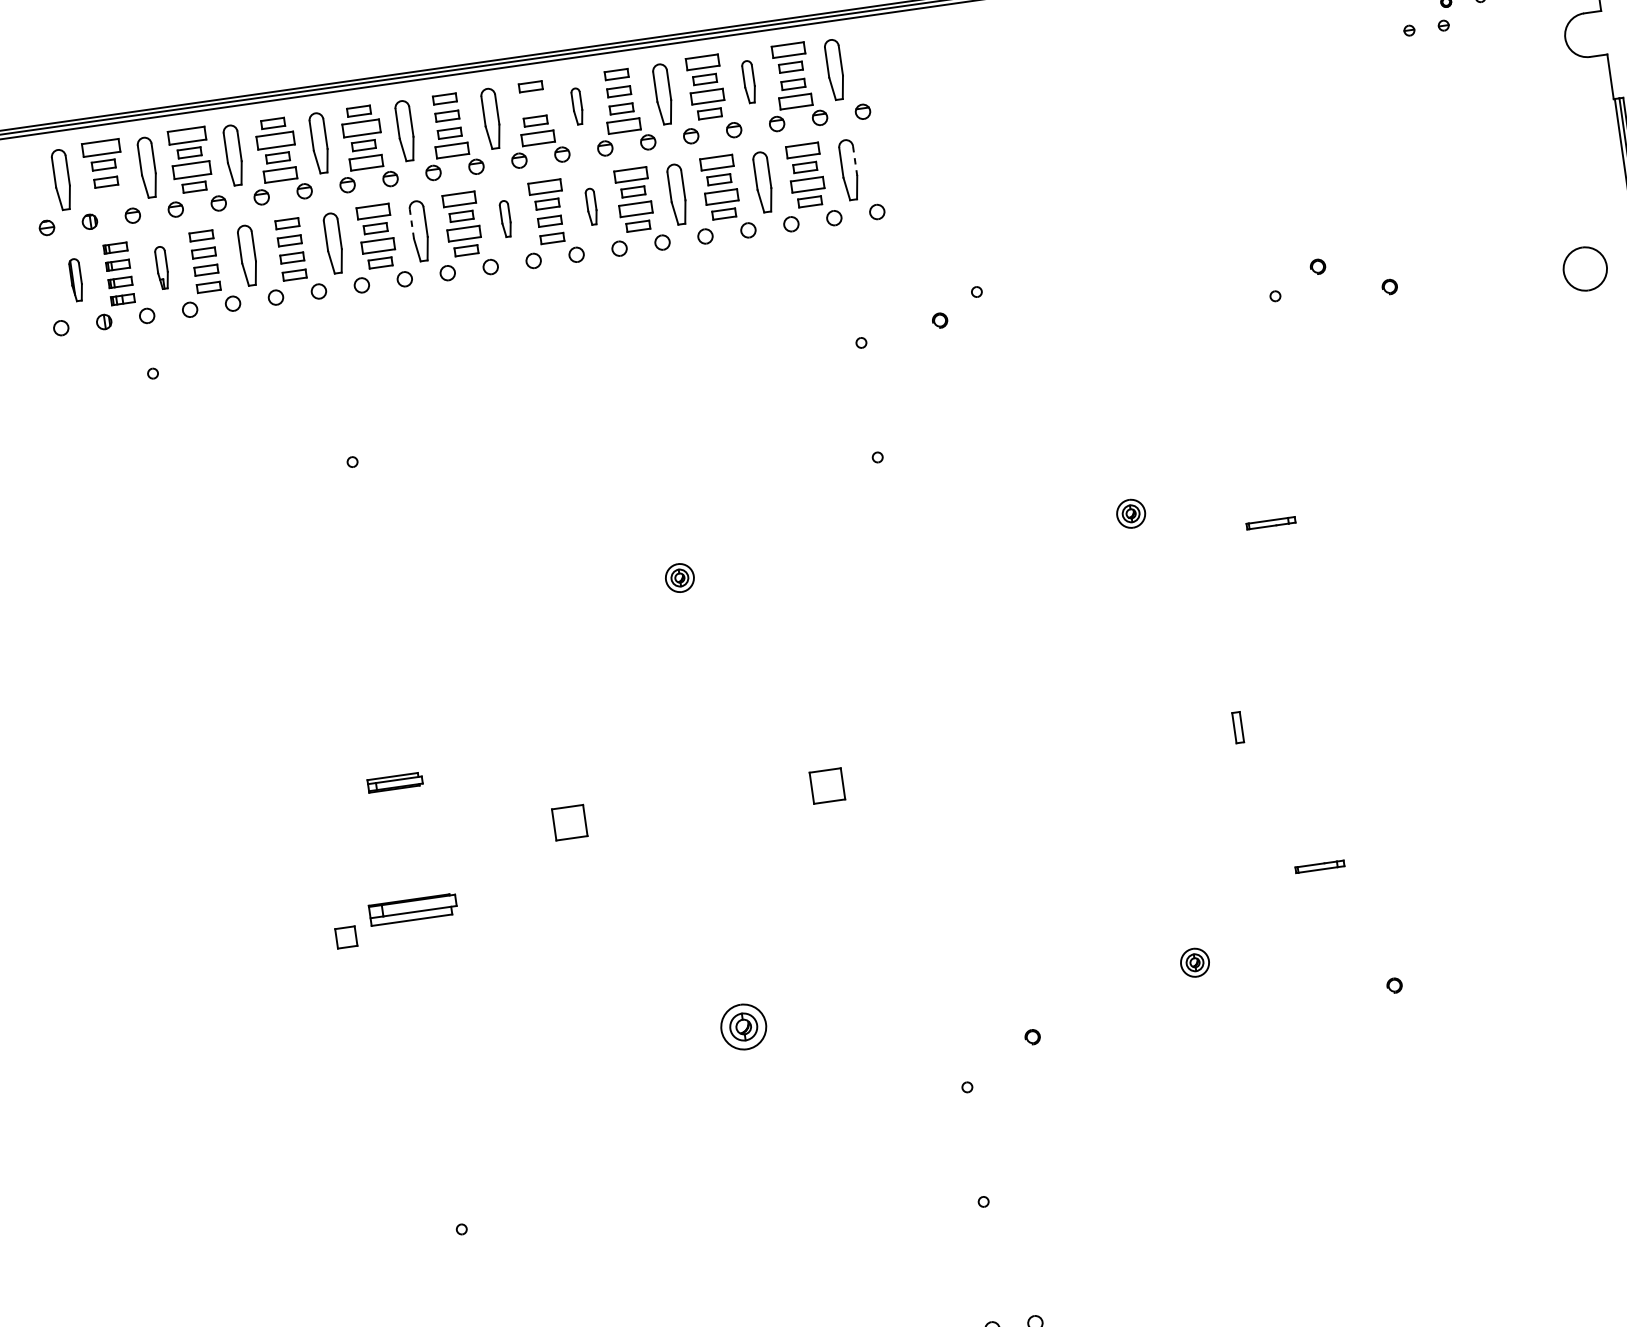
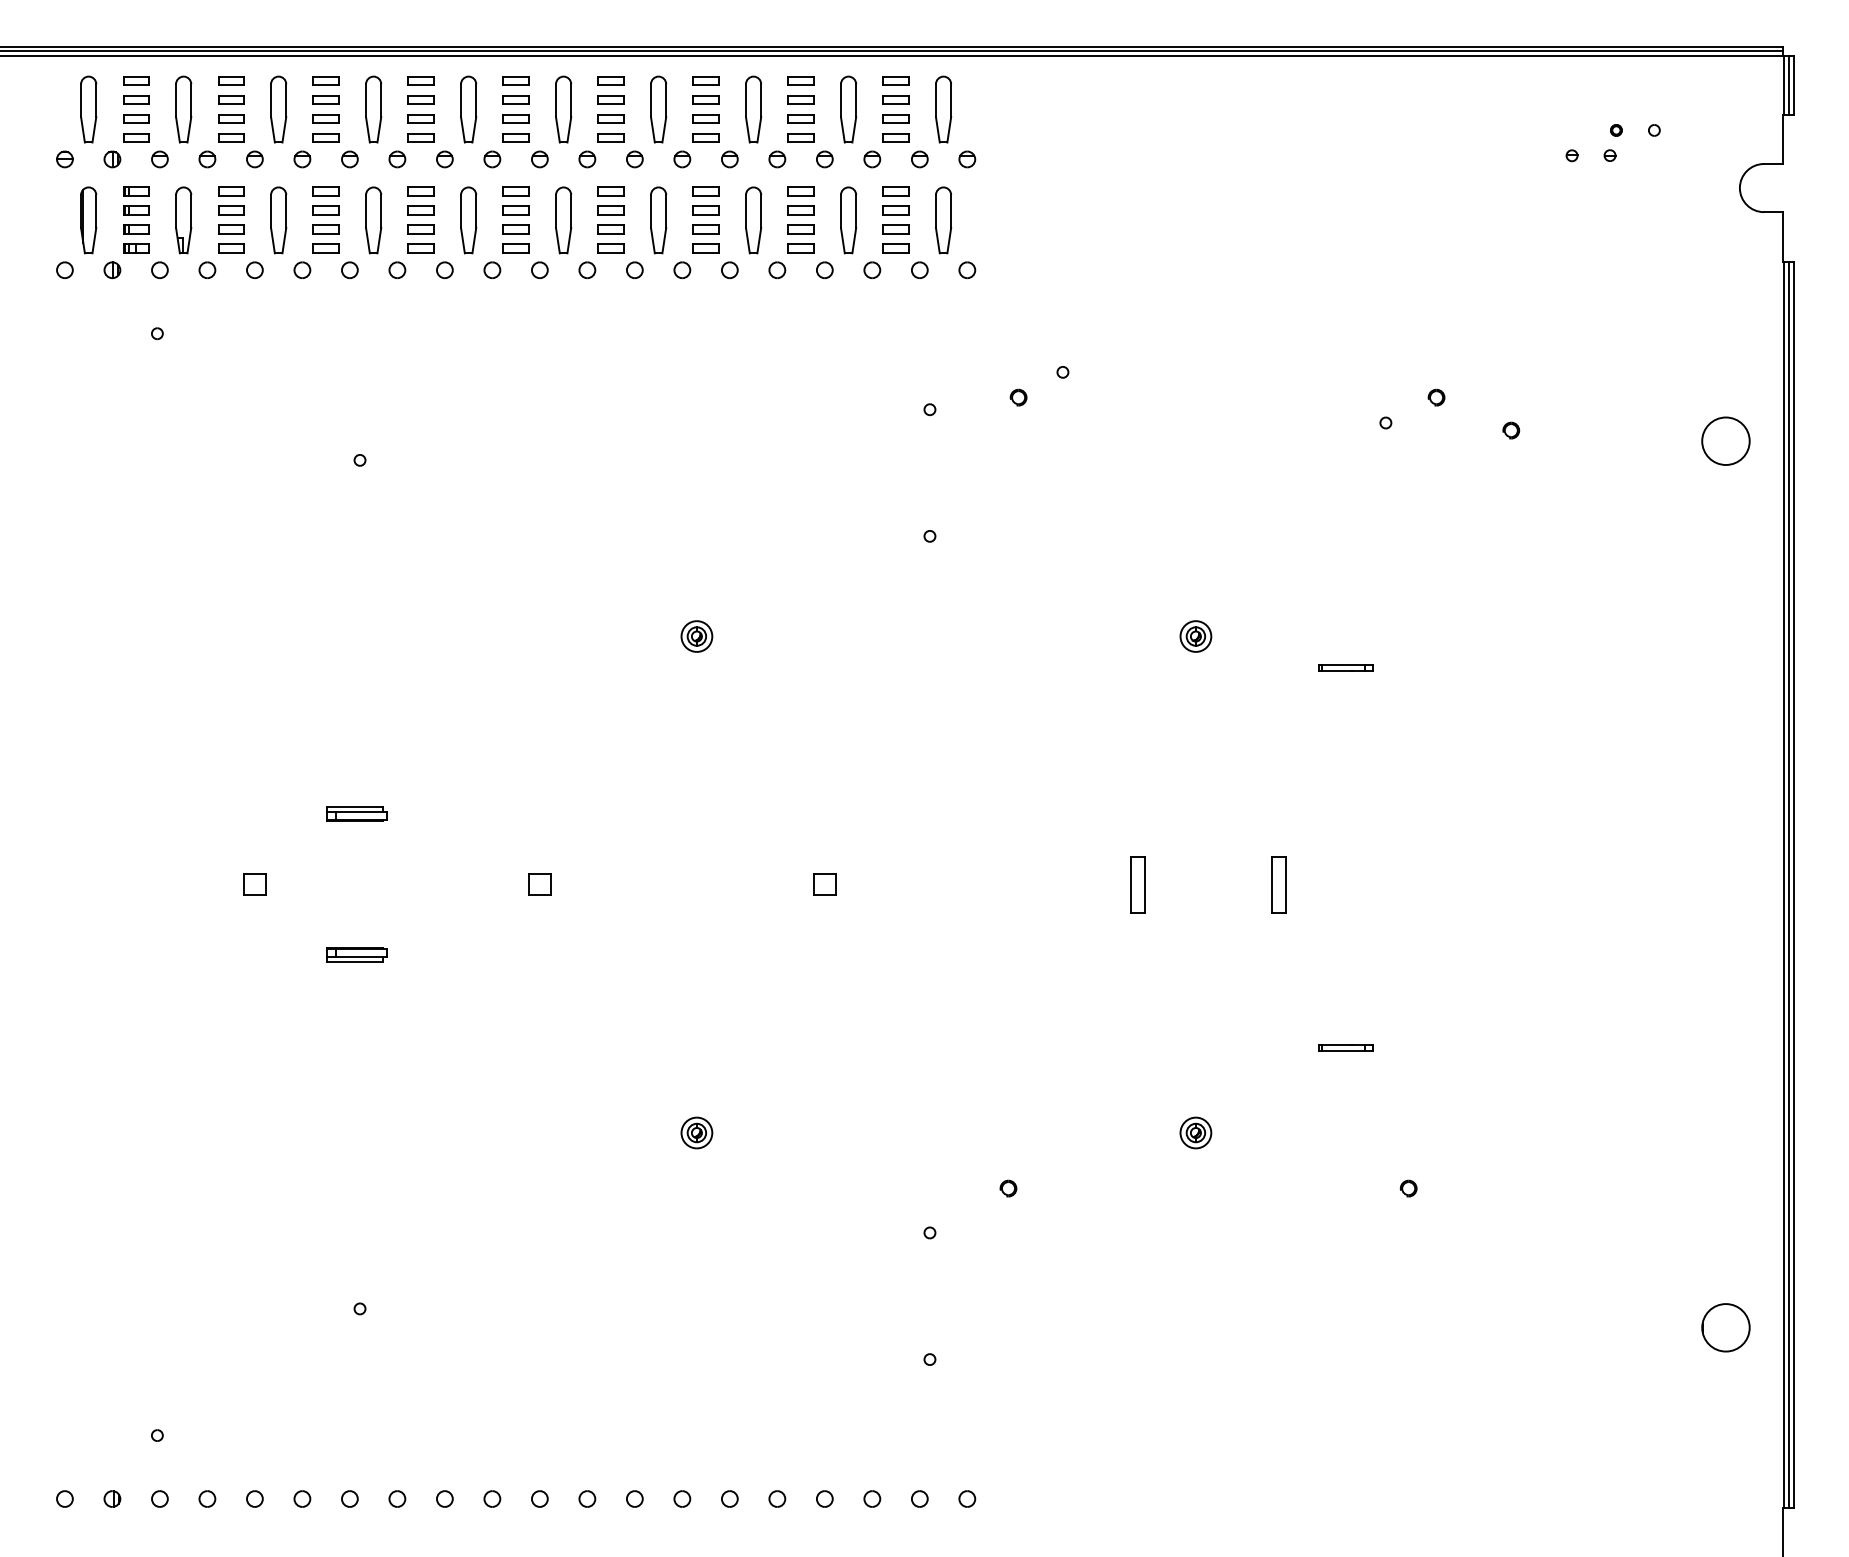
part: (787, 49) -> (895, 80), size x0.71
part: (702, 61) -> (800, 80), size x0.71
part: (749, 81) -> (848, 109), size x1.43
part: (706, 96) -> (800, 118), size x0.71
part: (795, 101) -> (895, 137), size x0.71
part: (532, 103) -> (610, 99), added
part: (577, 106) -> (658, 109), size x1.67
part: (623, 125) -> (705, 137), size x0.71
part: (360, 127) -> (420, 99), size x0.62
part: (187, 135) -> (231, 80), size x0.62
part: (537, 137) -> (610, 137), size x0.71
part: (274, 140) -> (325, 99), size x0.62
part: (101, 147) -> (136, 80), size x0.62
part: (451, 150) -> (515, 137), size x0.71
part: (802, 150) -> (895, 191), size x0.71
line: (855, 161) -> (951, 212), dashed -> solid
part: (365, 162) -> (420, 137), size x0.71
part: (716, 162) -> (800, 191), size x0.71
part: (192, 169) -> (231, 118), size x0.62
part: (279, 174) -> (325, 137), size x0.71
part: (630, 174) -> (705, 191), size x0.71
part: (807, 184) -> (895, 229), size x0.71
part: (544, 186) -> (610, 191), size x0.71
part: (721, 196) -> (800, 229), size x0.71
part: (108, 198) -> (136, 137), added
part: (458, 198) -> (515, 191), size x0.71
part: (591, 206) -> (658, 220), size x1.67
part: (635, 208) -> (705, 229), size x0.71
part: (372, 211) -> (420, 191), size x0.71
part: (505, 219) -> (563, 220), size x1.67
line: (412, 223) -> (461, 211), dashed -> solid
part: (463, 233) -> (515, 229), size x0.71
part: (377, 245) -> (420, 229), size x0.71
part: (162, 267) -> (183, 220), size x1.43
part: (76, 280) -> (88, 220), size x1.43
part: (1237, 727) -> (1278, 884), size x1.67
part: (1110, 745) -> (1137, 884), added
part: (827, 785) -> (824, 884), size x0.62
part: (569, 822) -> (539, 884), size x0.62
part: (412, 909) -> (356, 954), size x0.62
part: (345, 937) -> (254, 884), moved
part: (743, 1026) -> (696, 1132), size x0.62

